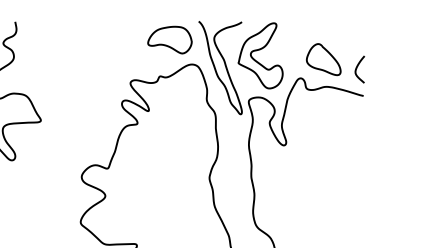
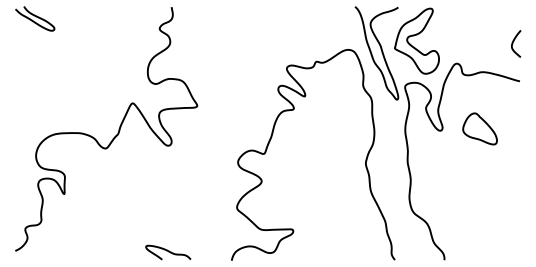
part: (169, 40) -> (325, 25), removed
part: (323, 59) -> (479, 128), moved
curve: (358, 67) -> (514, 41), moved

